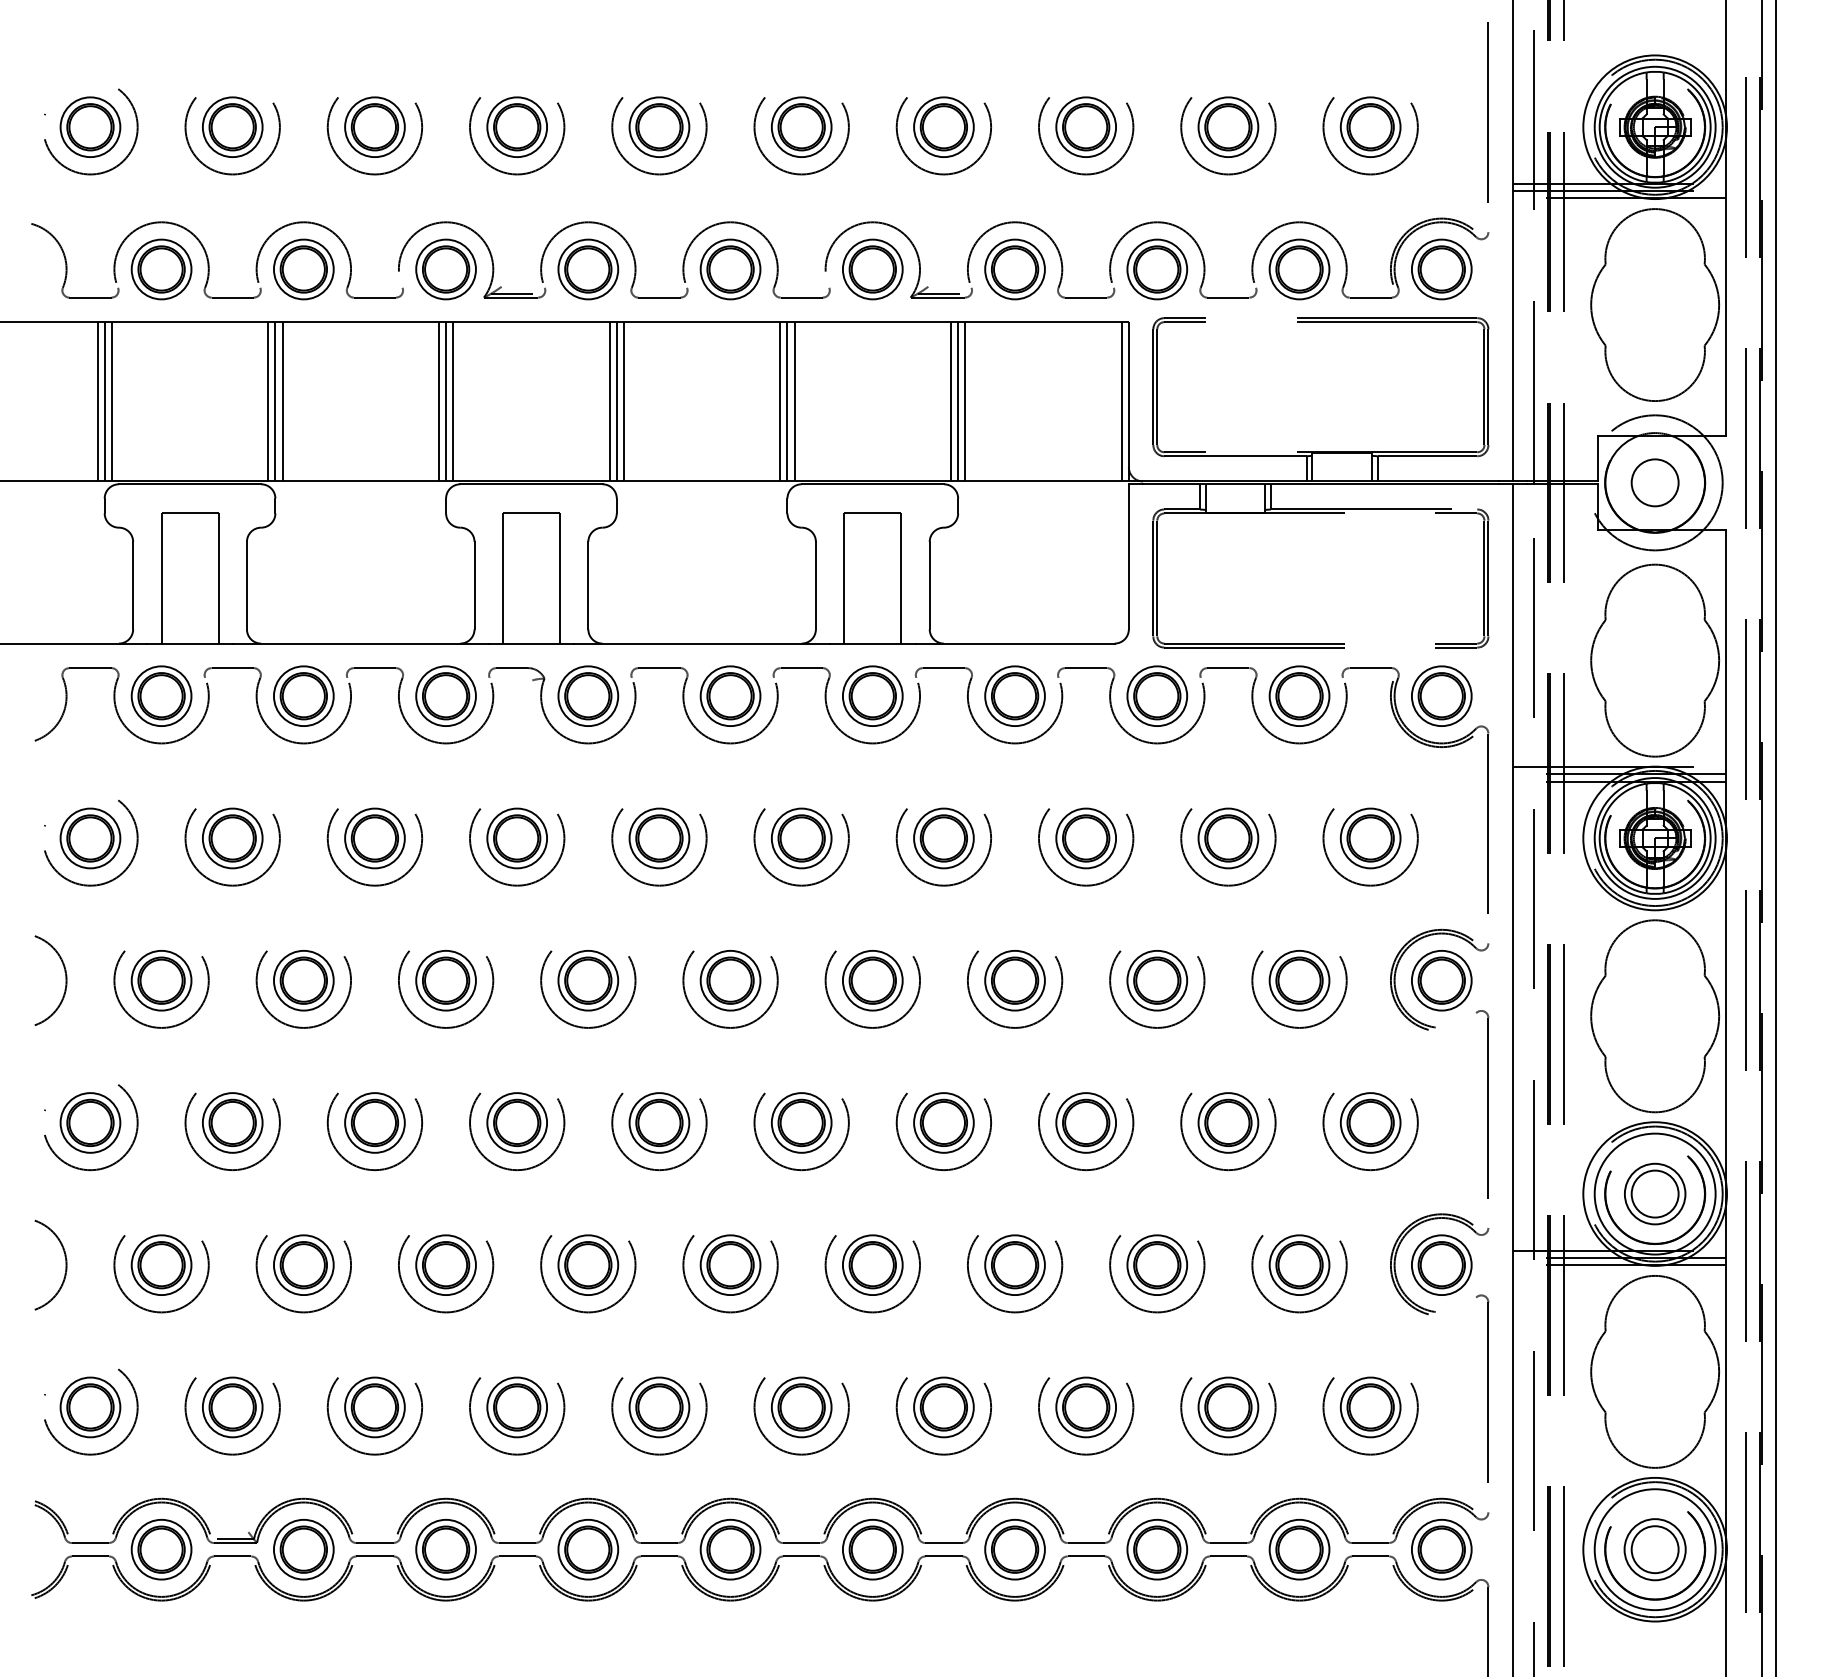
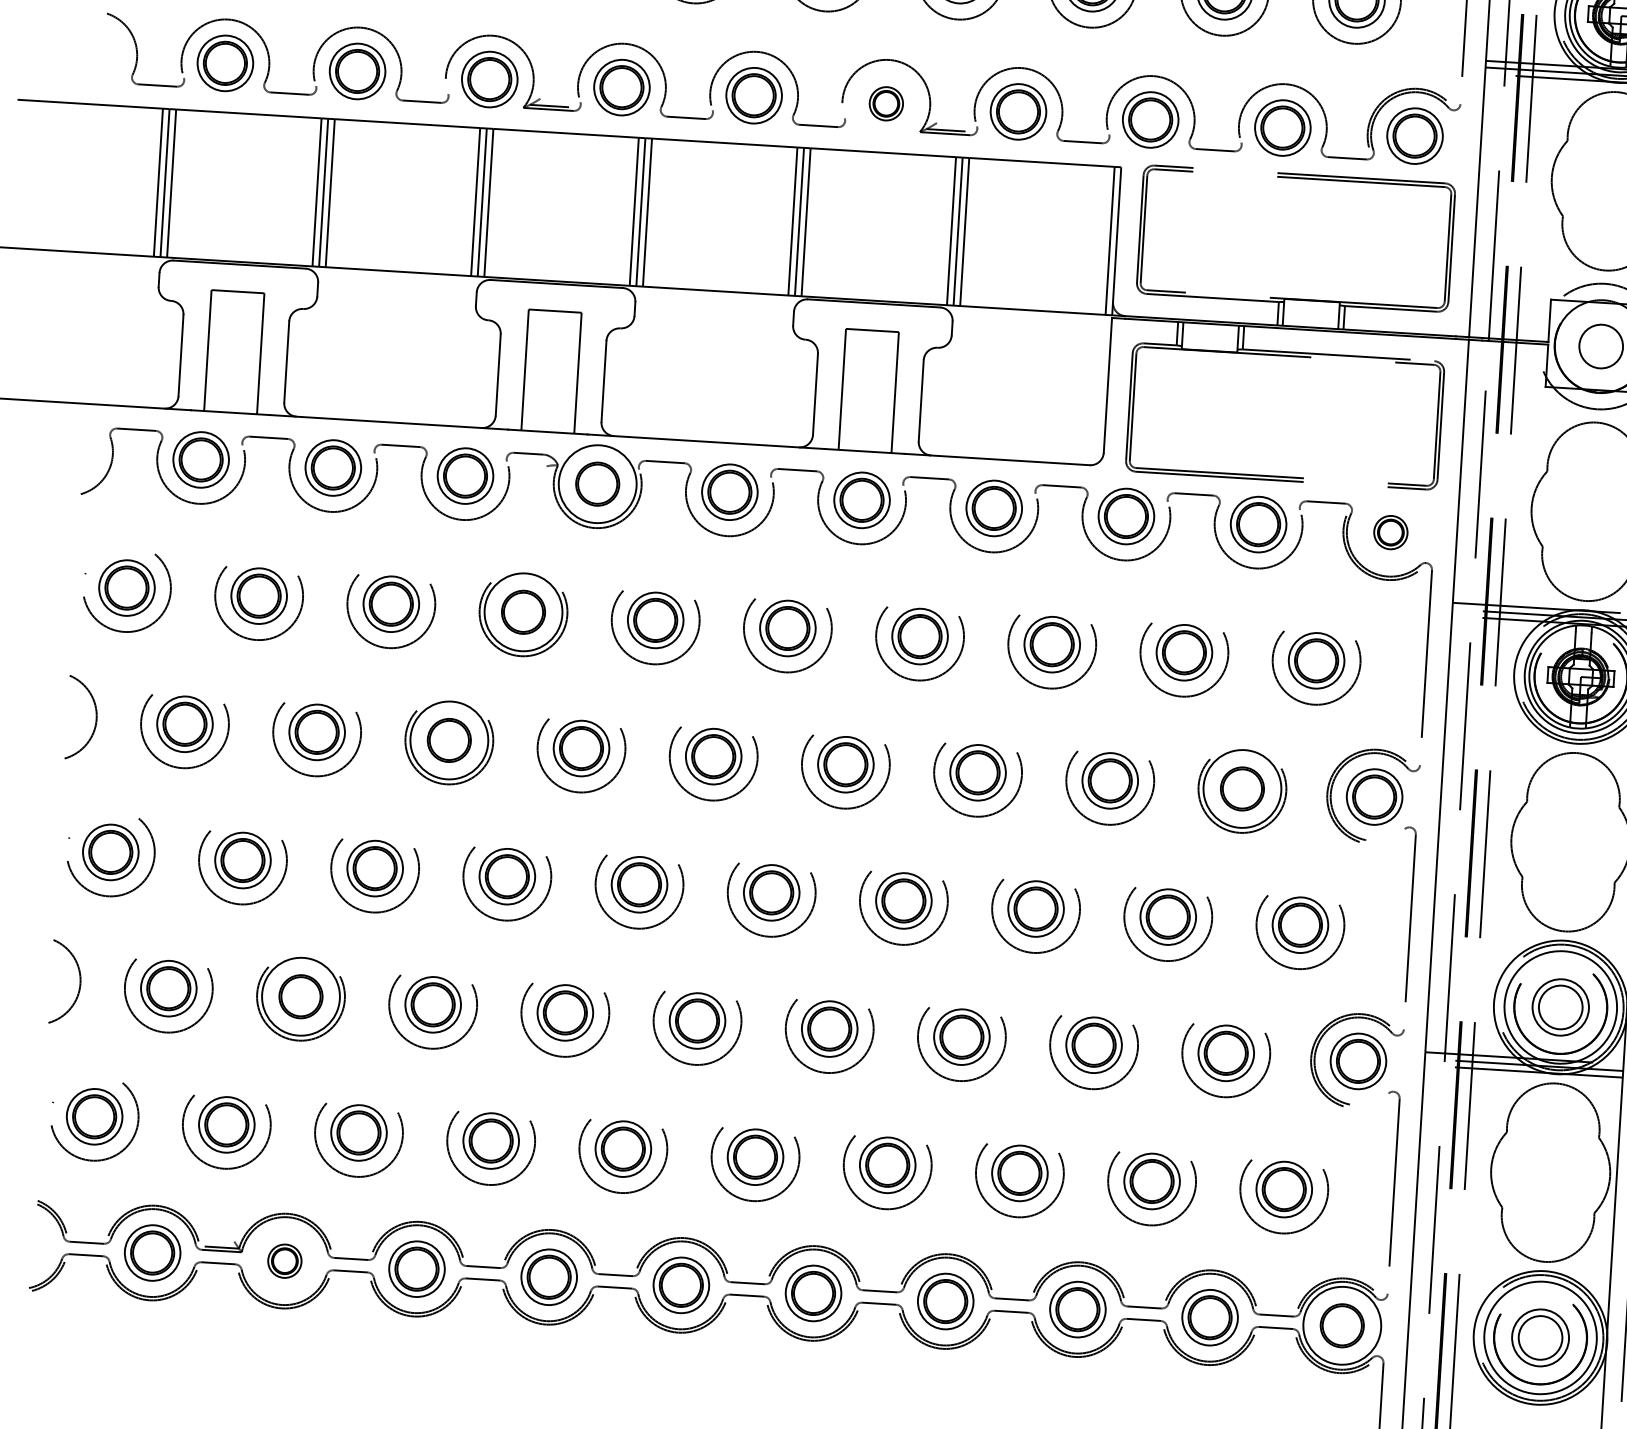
part: (872, 269) -> (886, 103), size x0.6
part: (1441, 695) -> (1390, 532), size x0.6
circle: (588, 696) -> (597, 484), size x1.4
circle: (517, 838) -> (523, 612), size x1.4
circle: (445, 980) -> (448, 740), size x1.4
circle: (1299, 980) -> (1242, 788), size x1.4
circle: (303, 1265) -> (300, 997), size x1.4
part: (303, 1549) -> (284, 1260), size x0.6
circle: (1441, 1549) -> (1342, 1325), size x1.4

